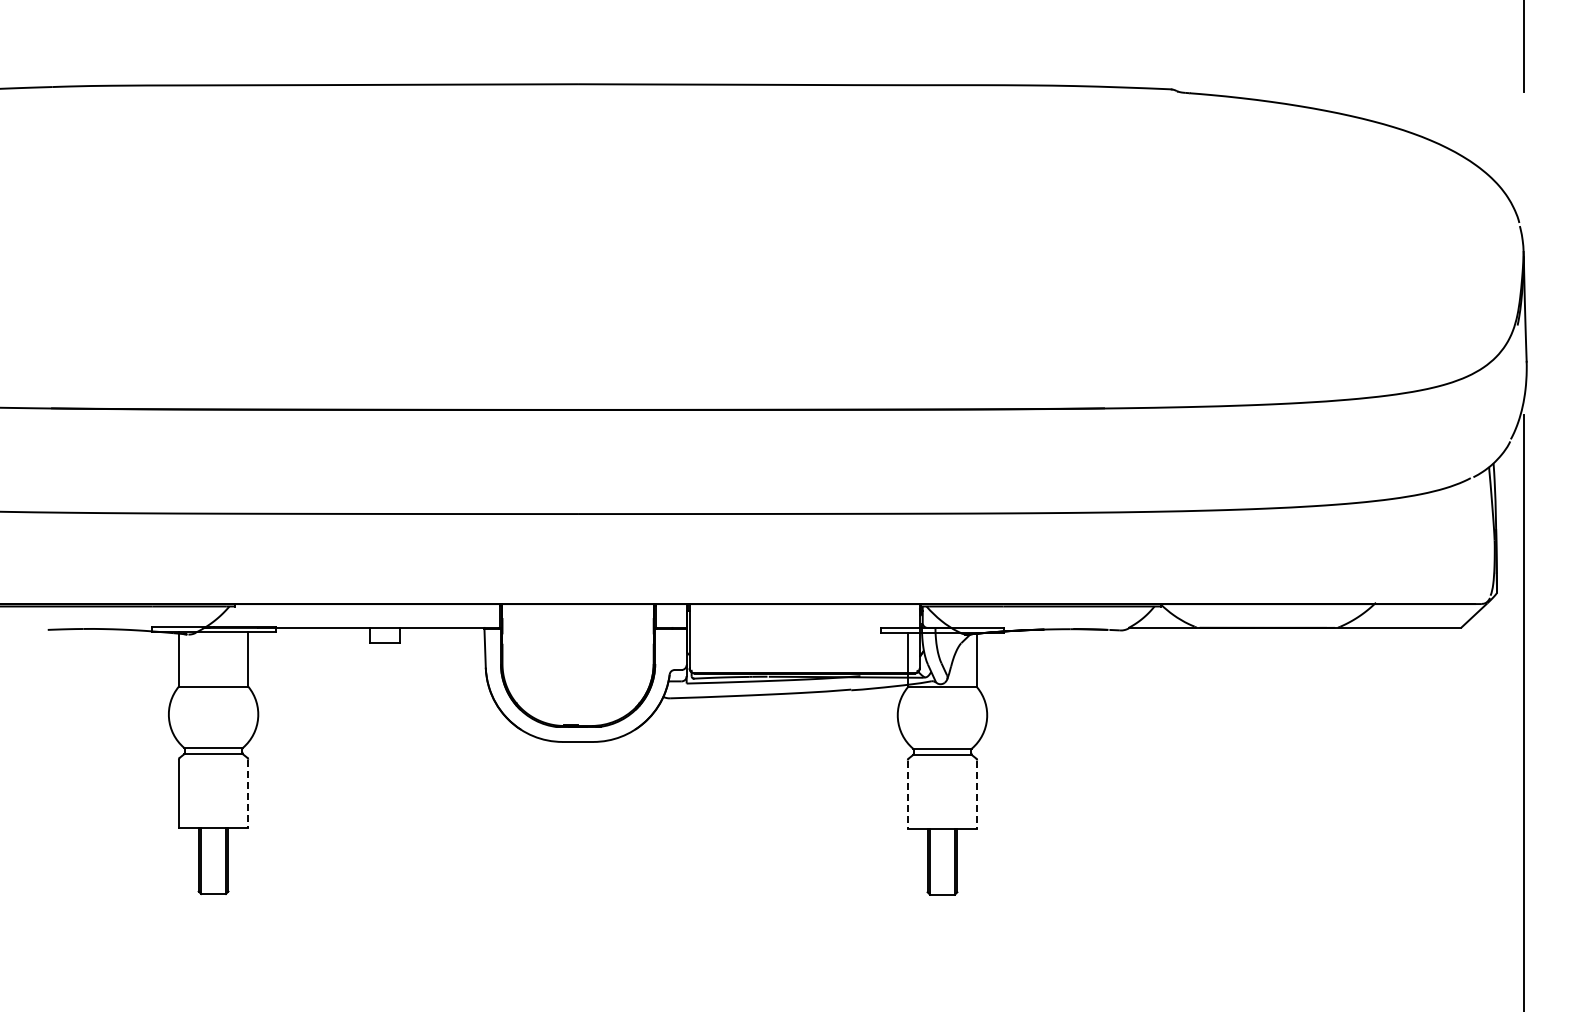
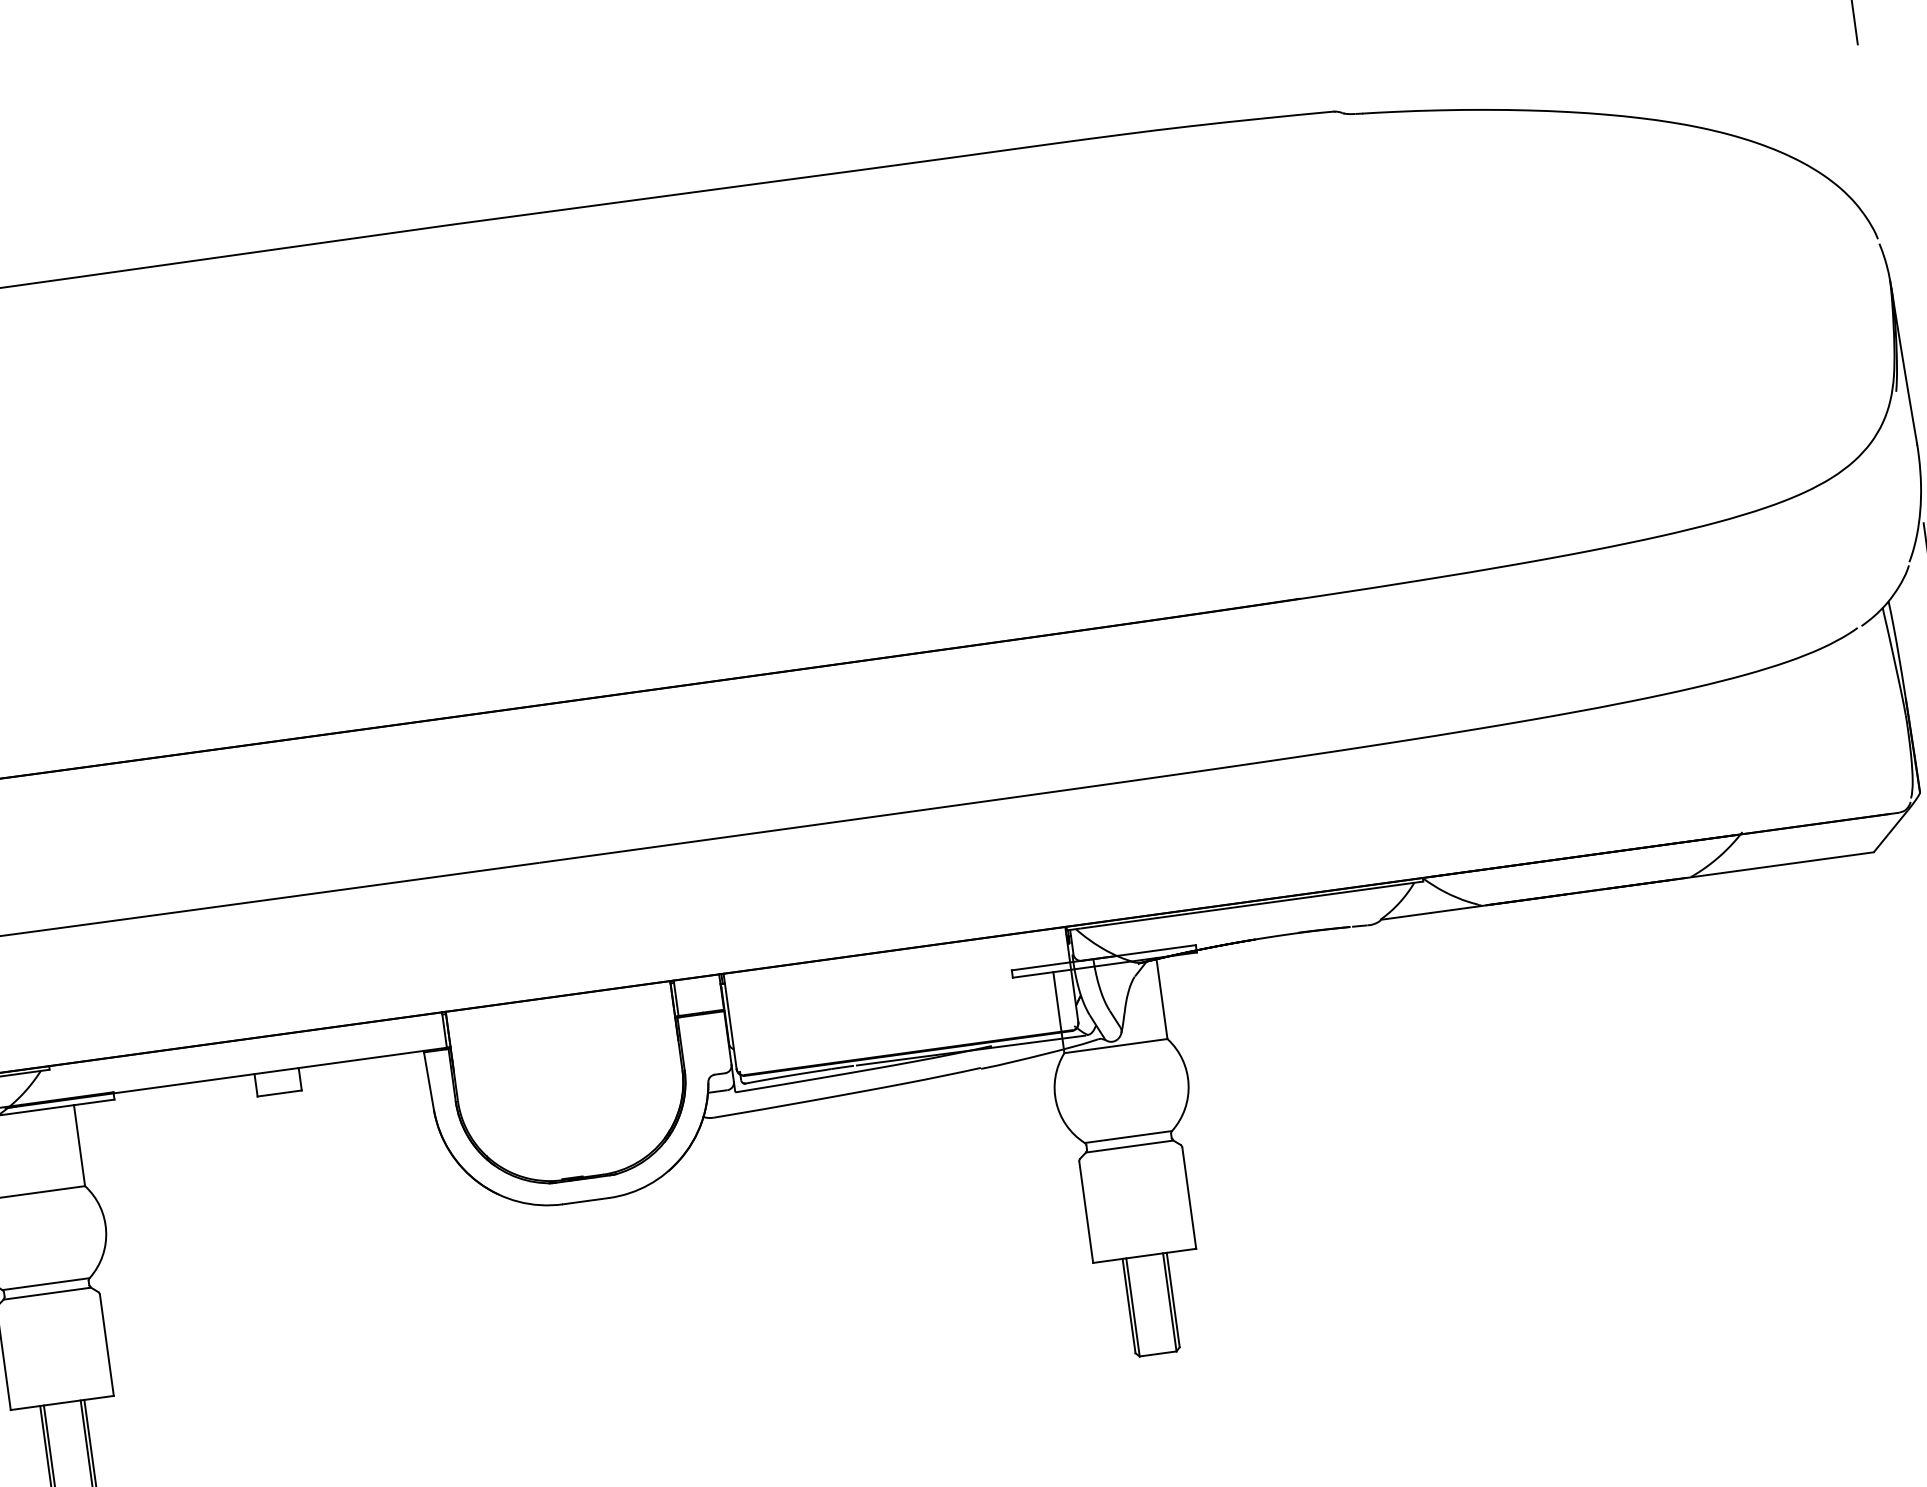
line: (248, 794) -> (107, 1346), dashed -> solid
line: (907, 795) -> (1085, 1213), dashed -> solid
line: (977, 795) -> (1189, 1199), dashed -> solid

